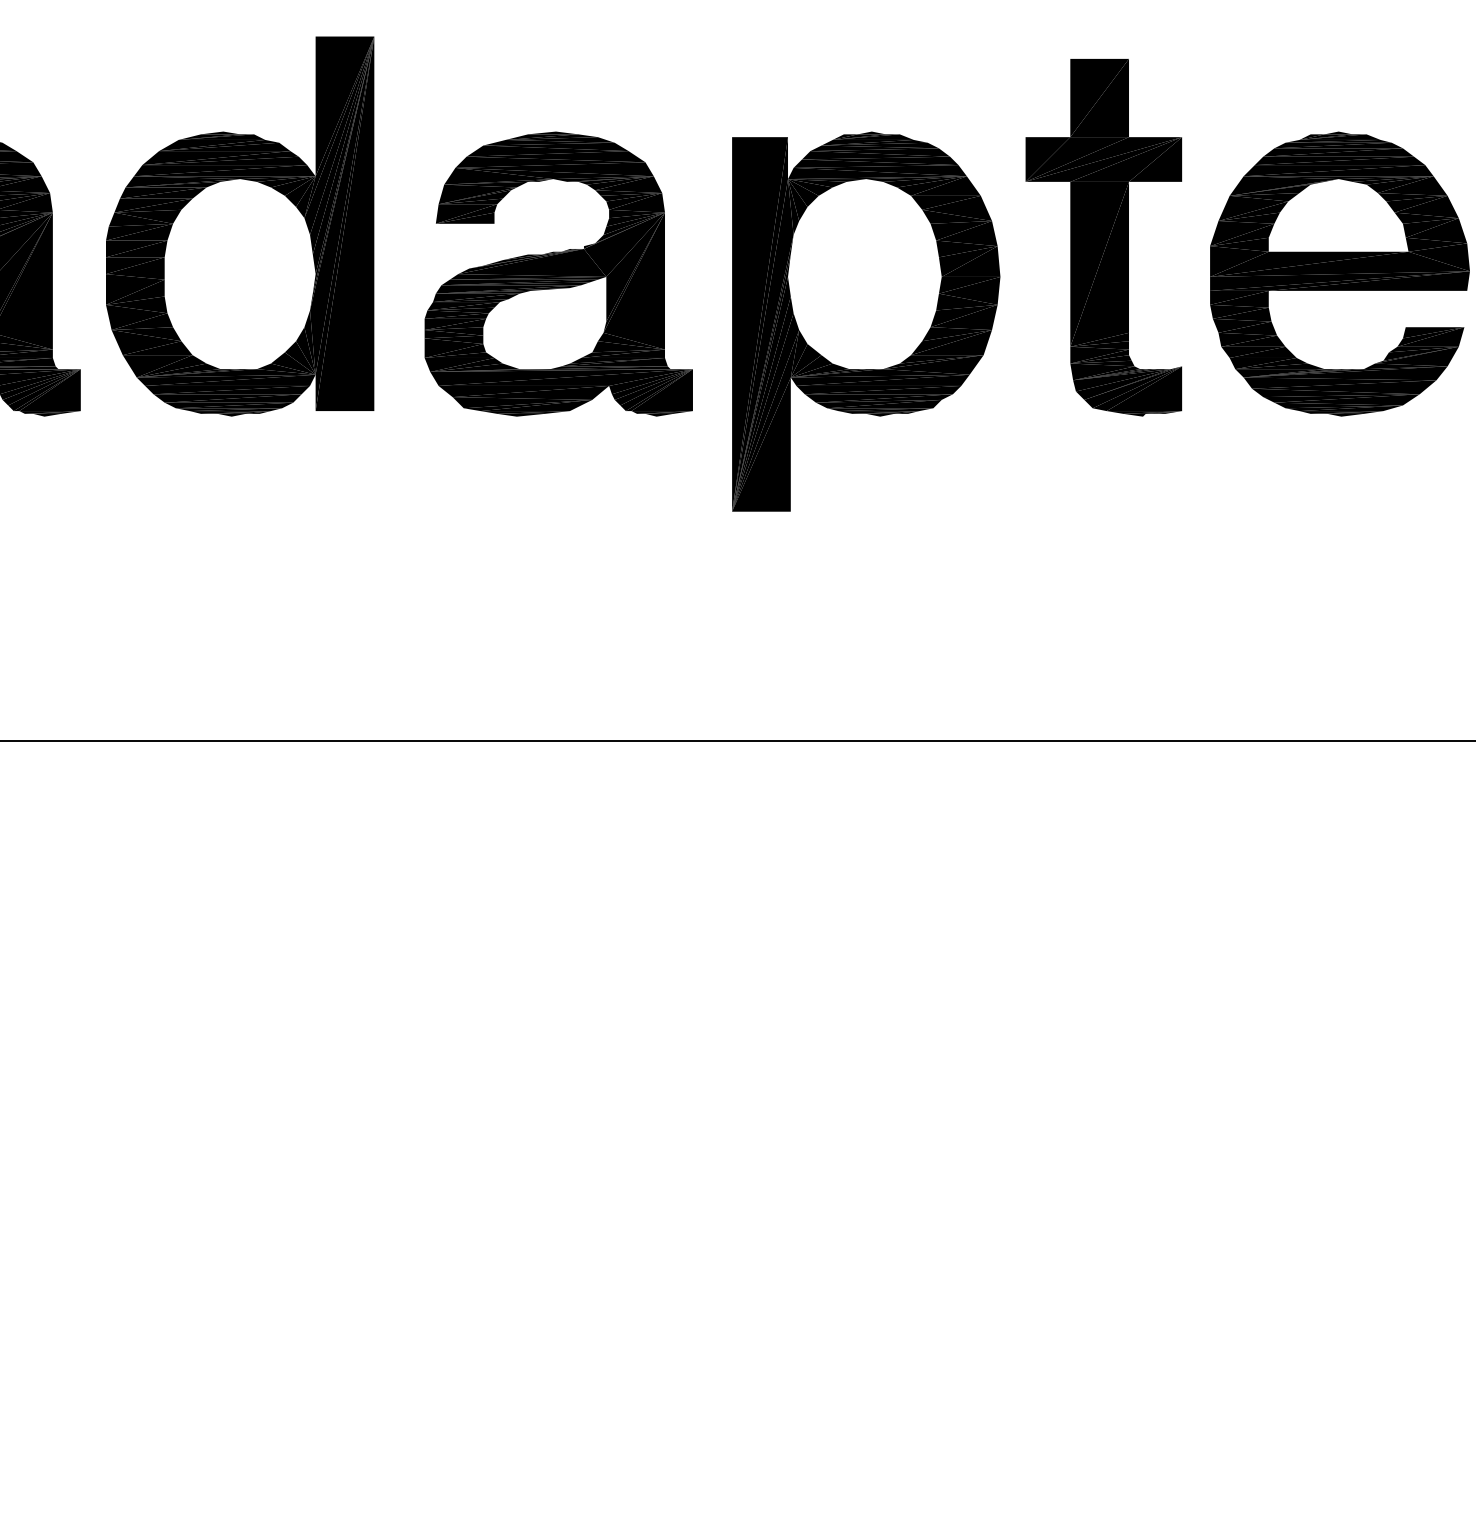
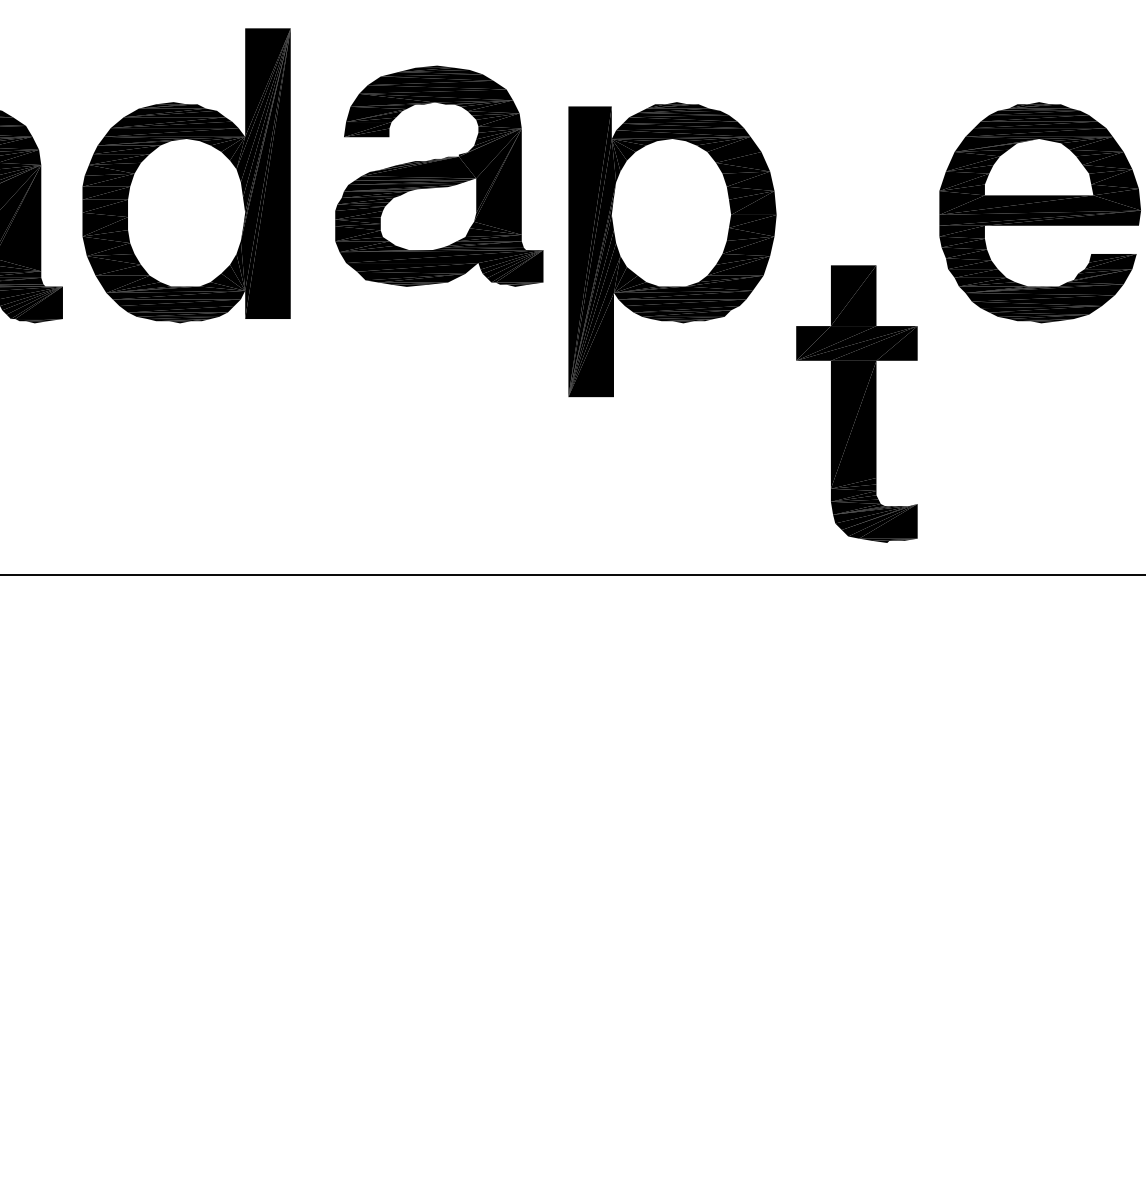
part: (1103, 237) -> (856, 403), moved
part: (558, 273) -> (439, 175), moved

